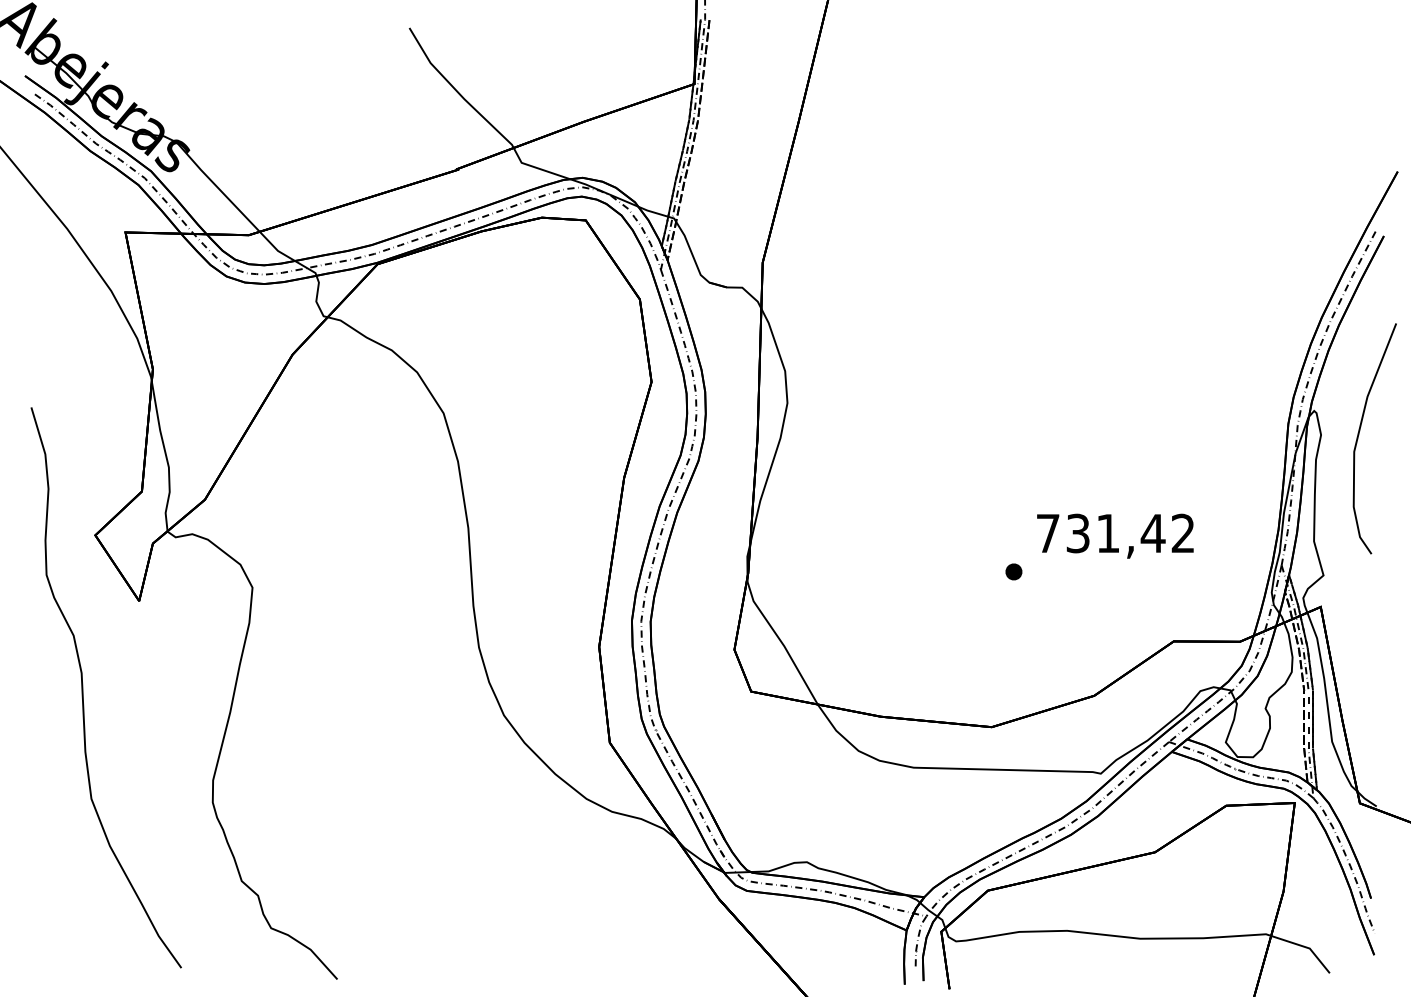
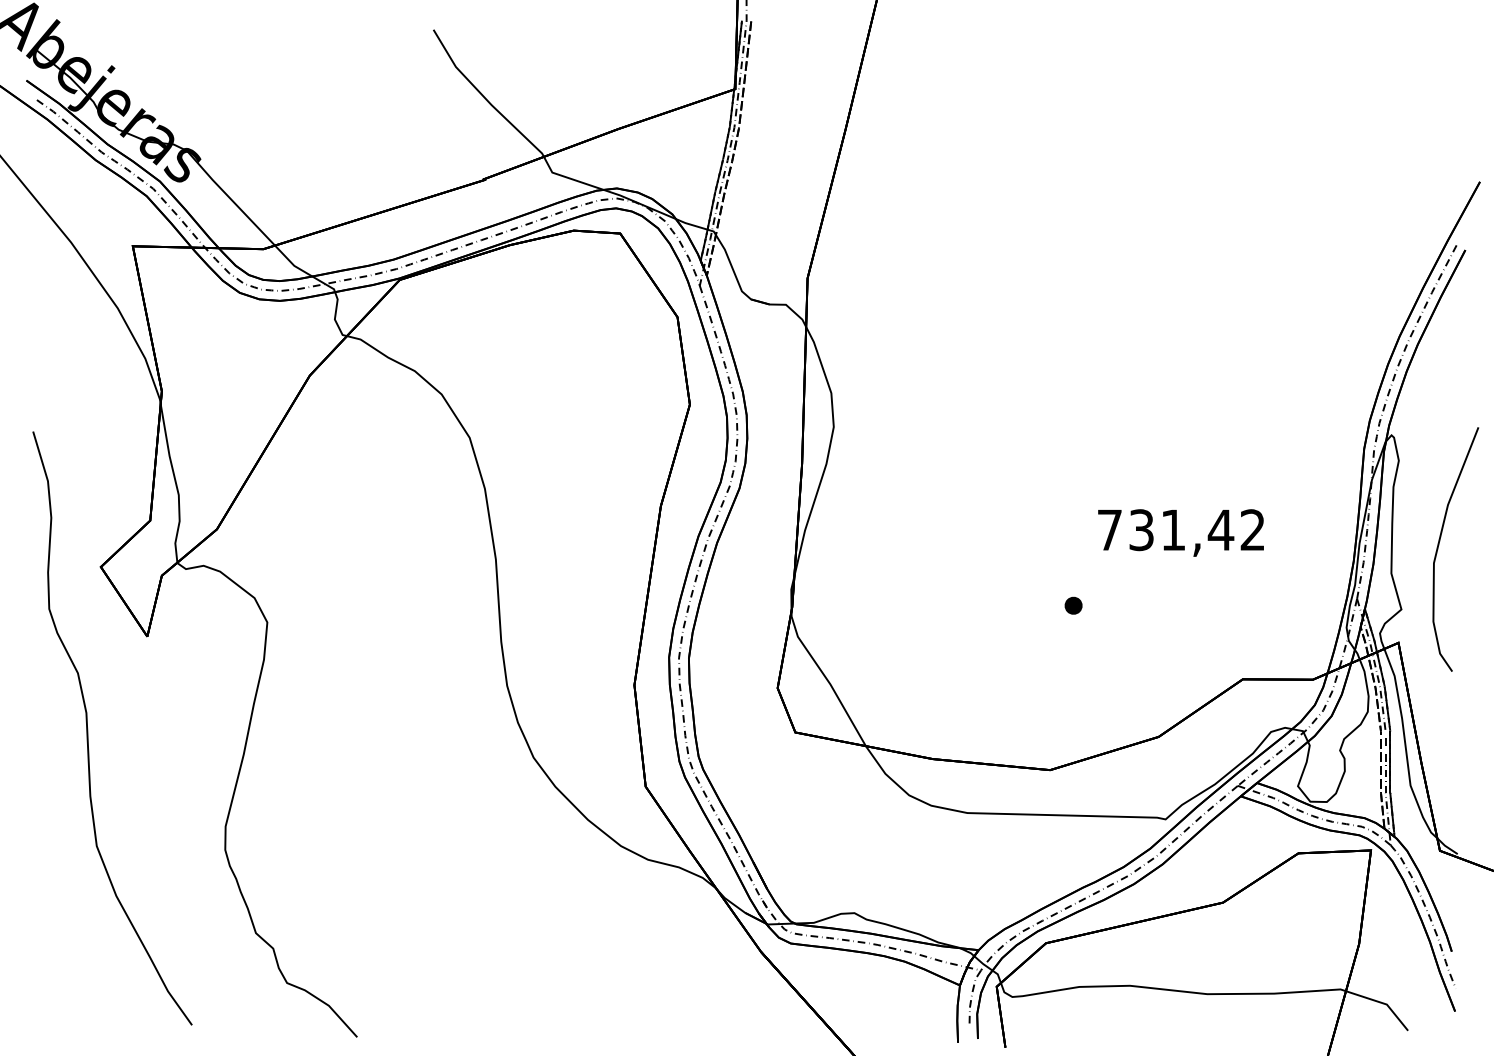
curve: (1359, 435) -> (1439, 546), moved
text: (1115, 535) -> (1181, 532), moved

